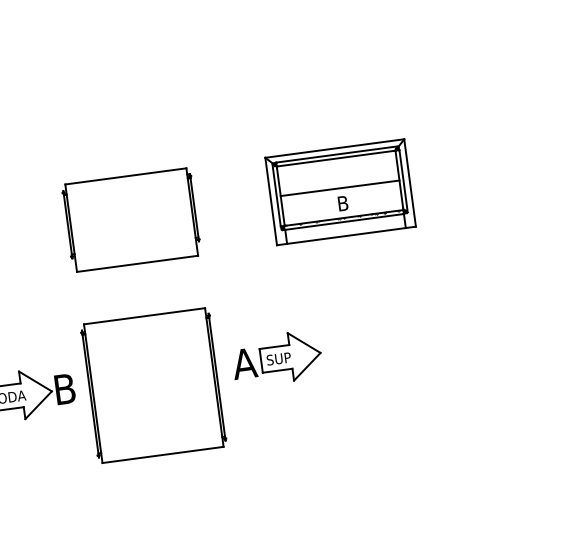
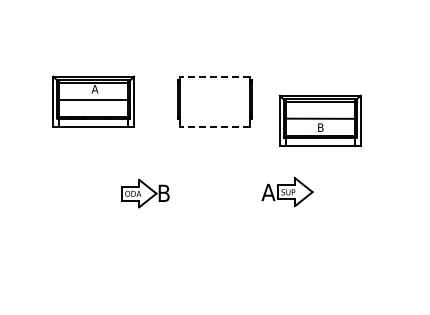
line: (124, 176) -> (214, 76), solid -> dashed
part: (339, 191) -> (319, 120), moved
line: (136, 264) -> (214, 127), solid -> dashed
part: (152, 384) -> (214, 197), removed

